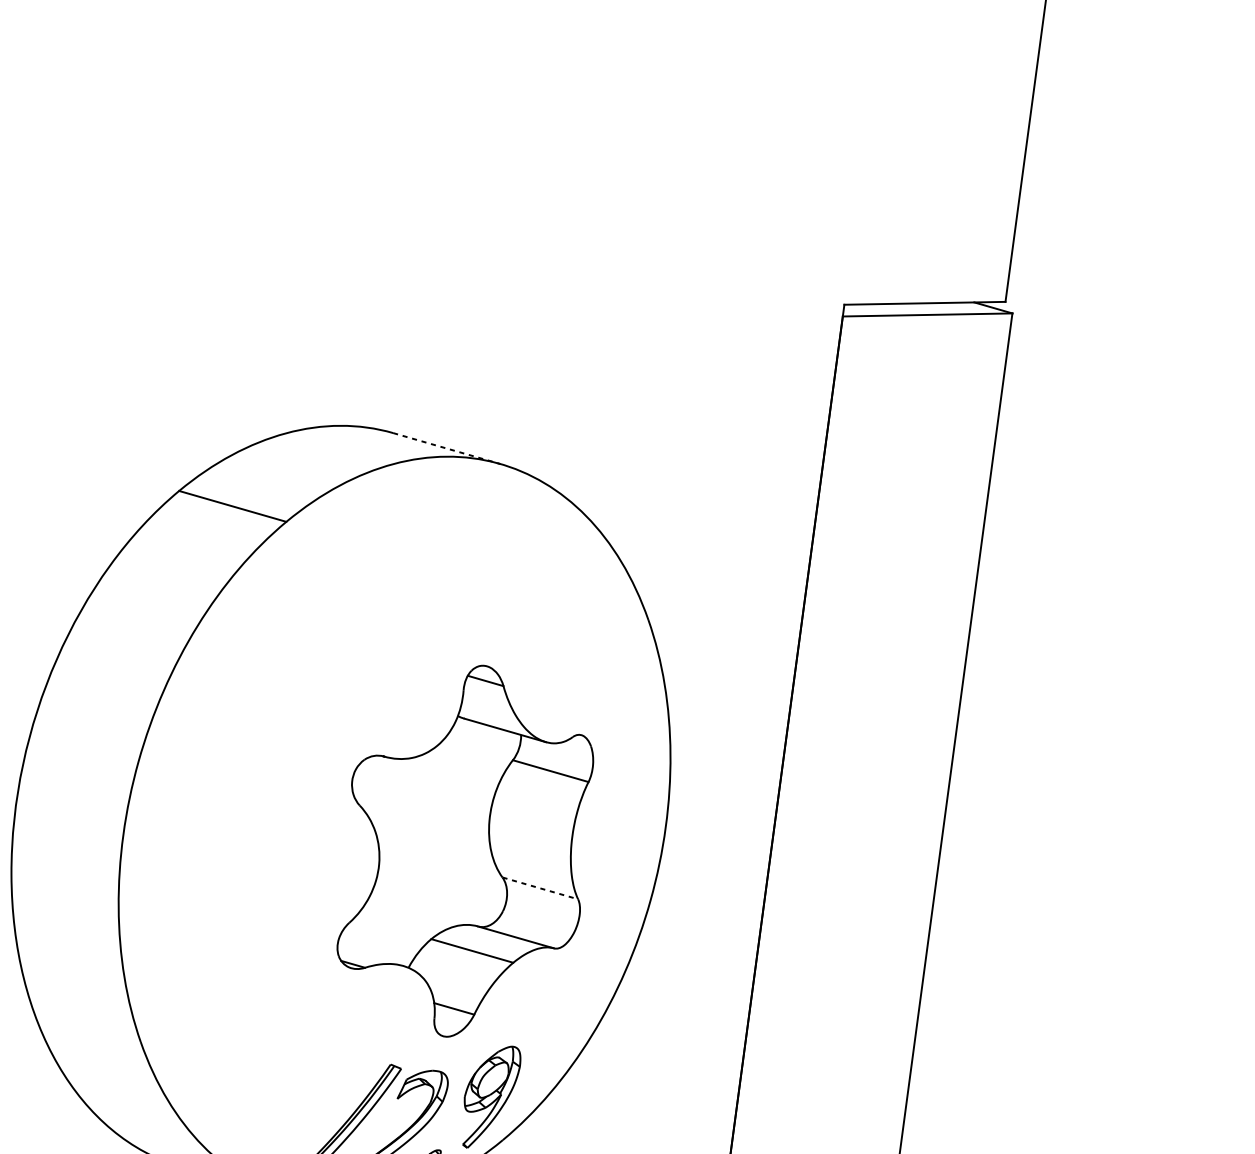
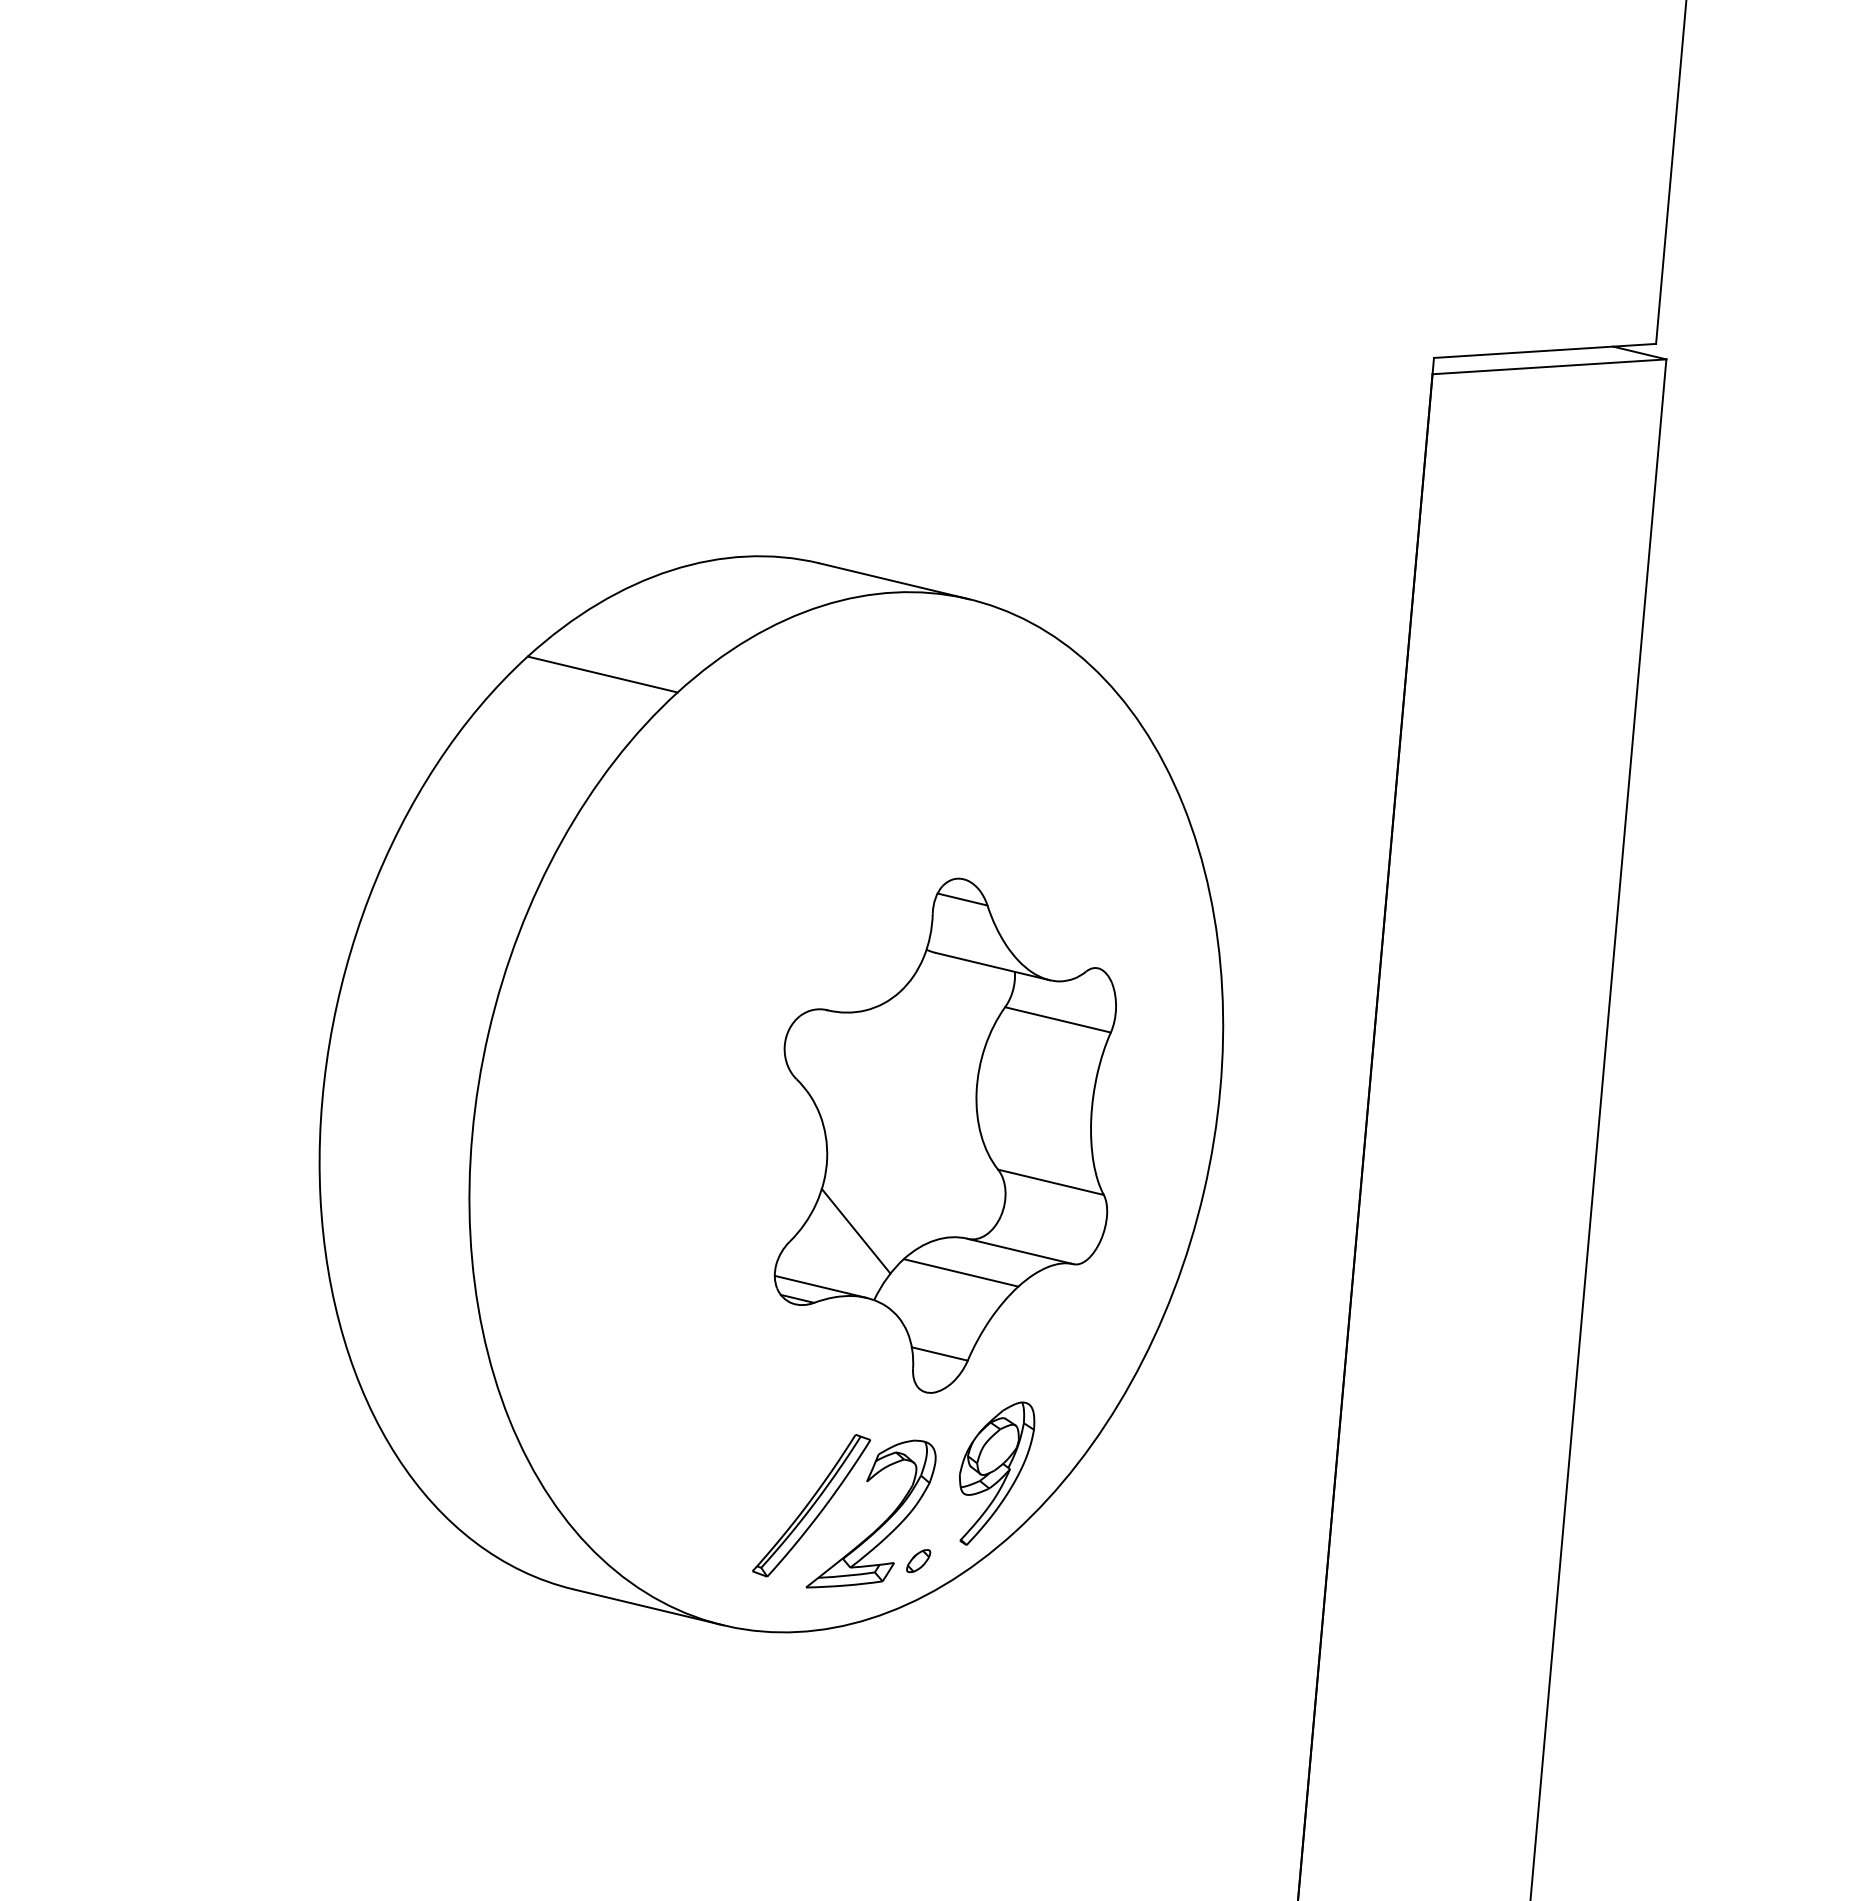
line: (446, 448) -> (894, 581), dashed -> solid
line: (540, 888) -> (1051, 1182), dashed -> solid
line: (397, 917) -> (855, 1231), added
line: (370, 956) -> (820, 1286), added

